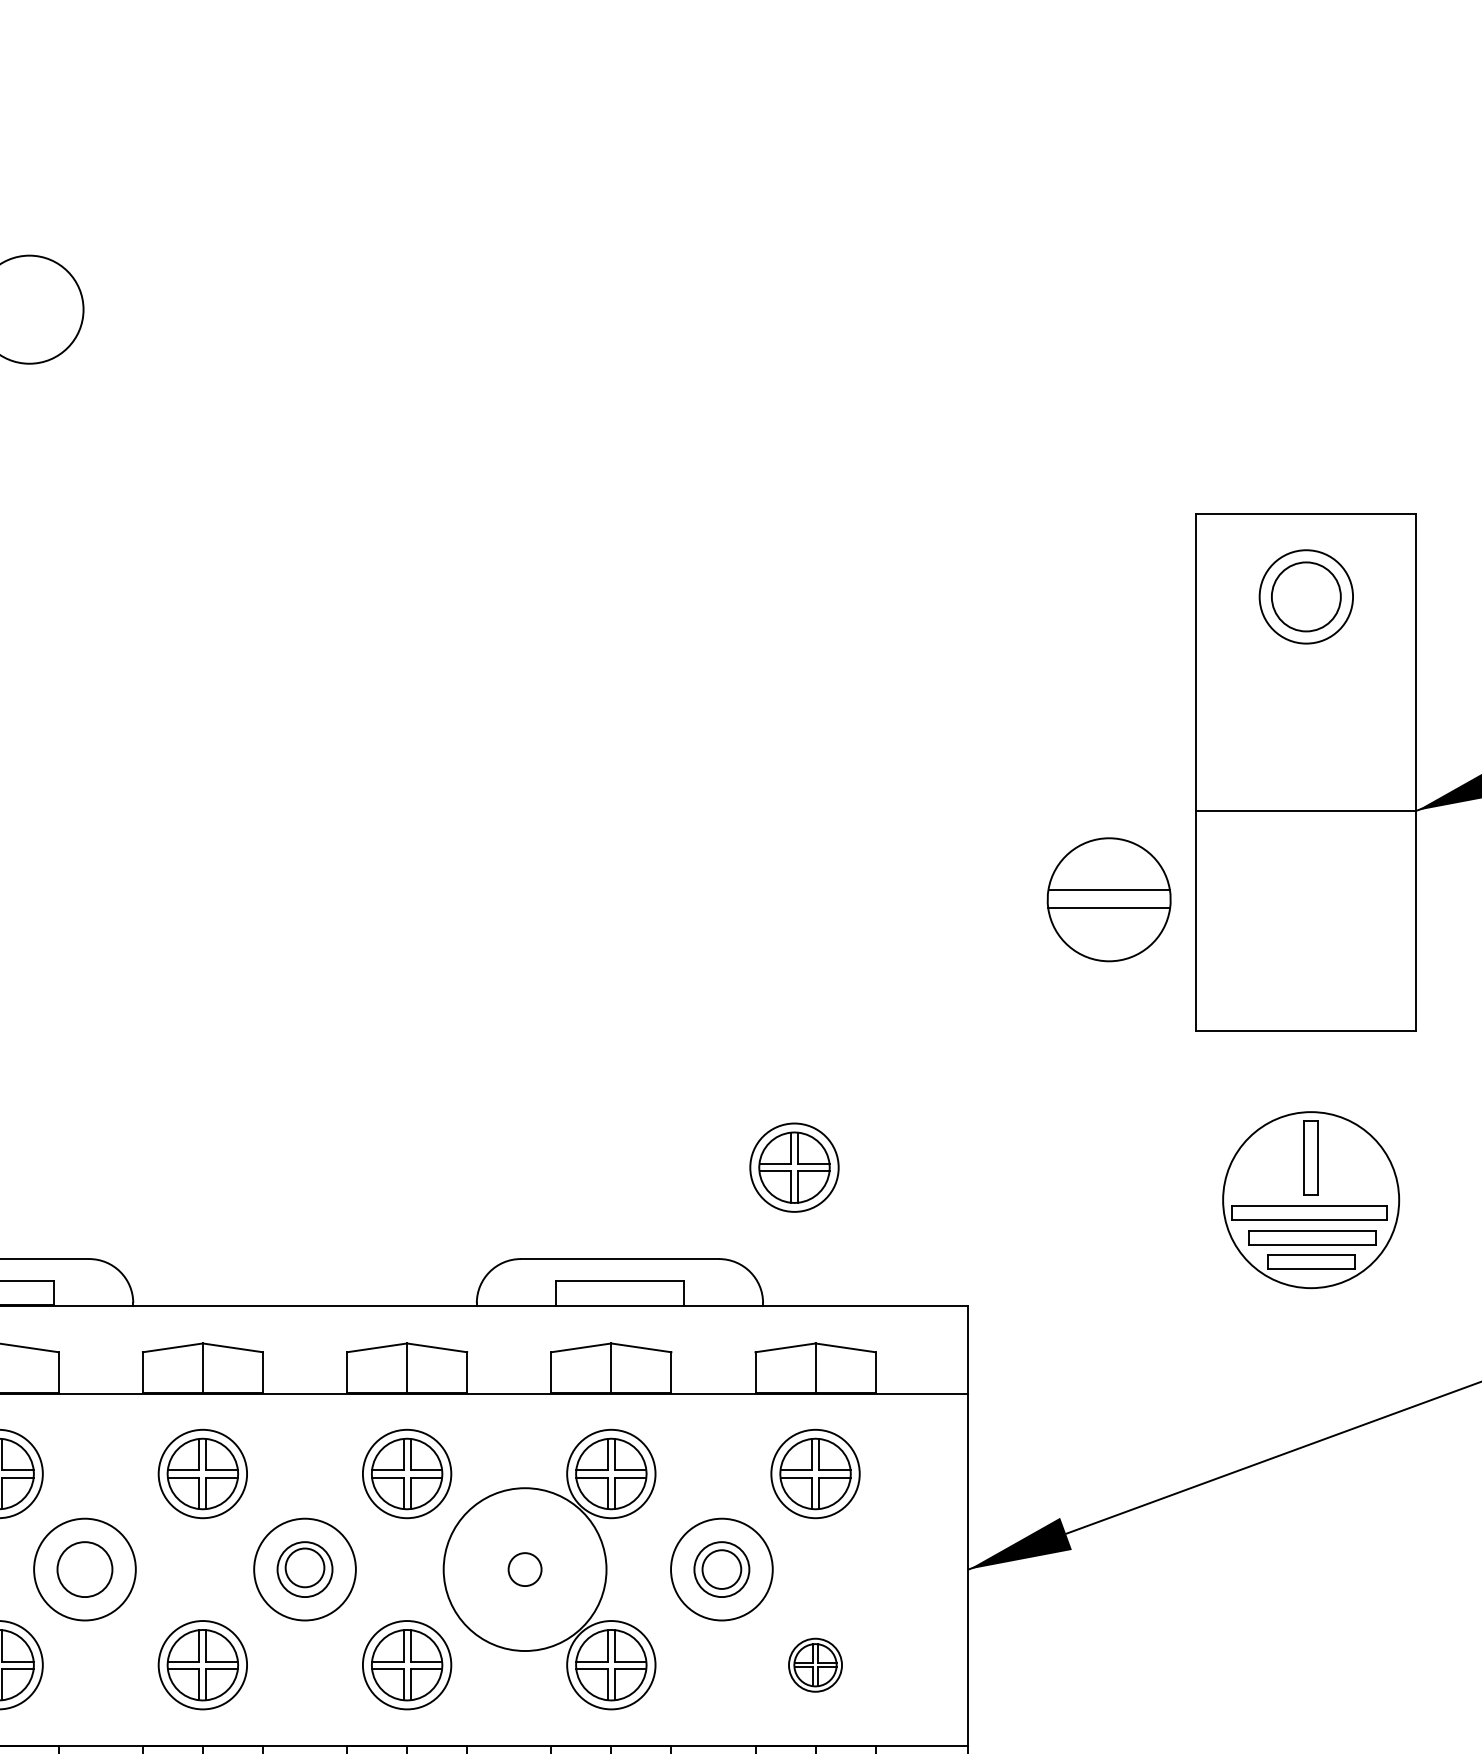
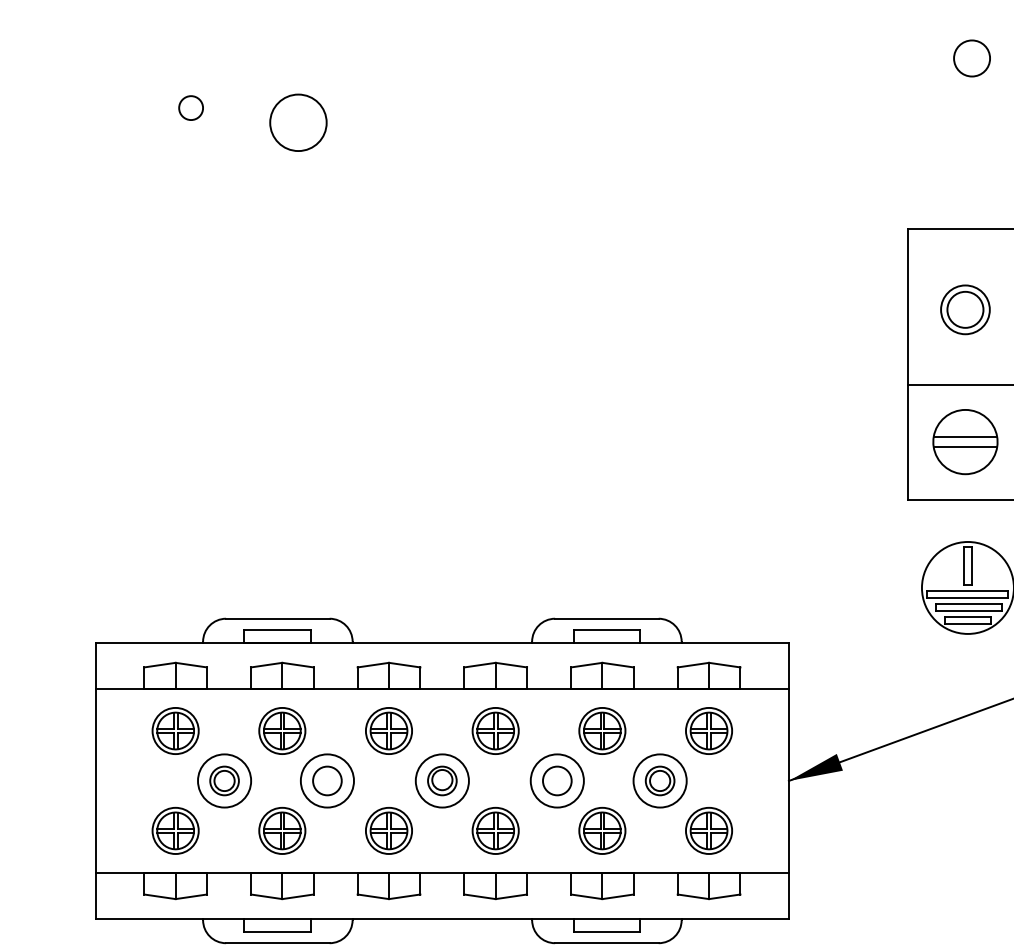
circle: (1317, 186) -> (971, 58), added
part: (1306, 596) -> (965, 309), moved
part: (1109, 900) -> (965, 442), moved
part: (793, 1166) -> (697, 570), removed
circle: (523, 1568) -> (556, 780), size x0.62
circle: (523, 1568) -> (556, 780), size x1.67
part: (814, 1664) -> (708, 830), size x1.67

